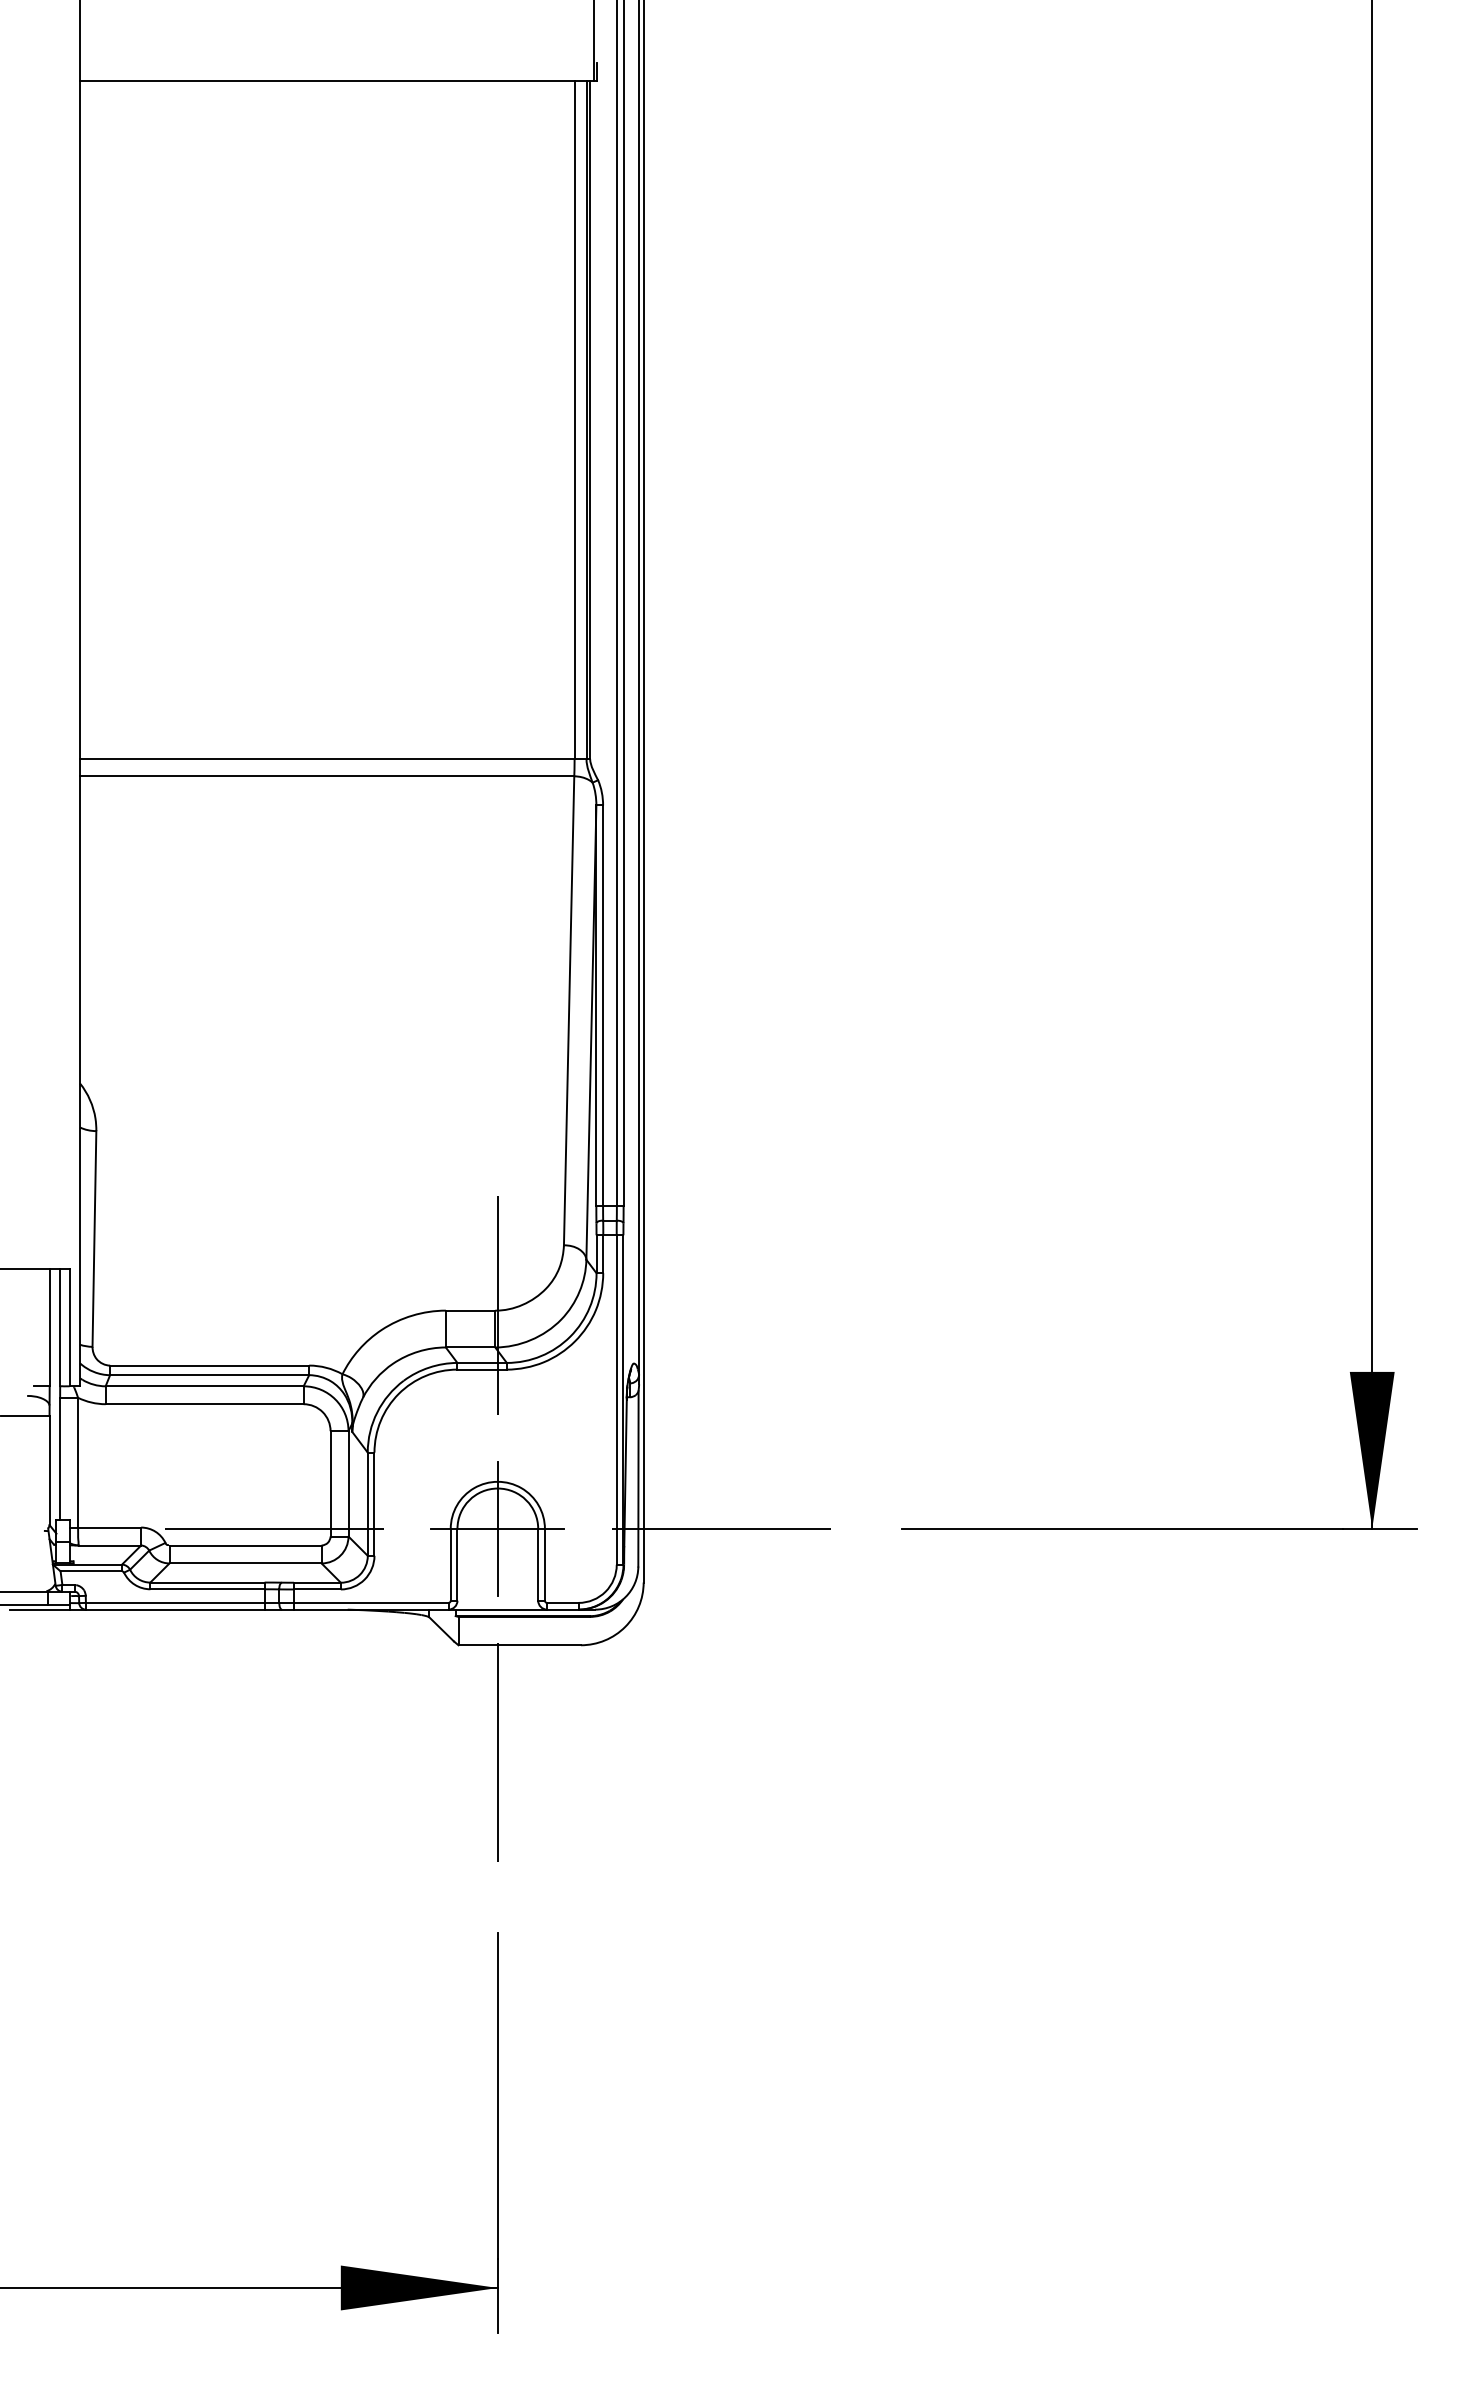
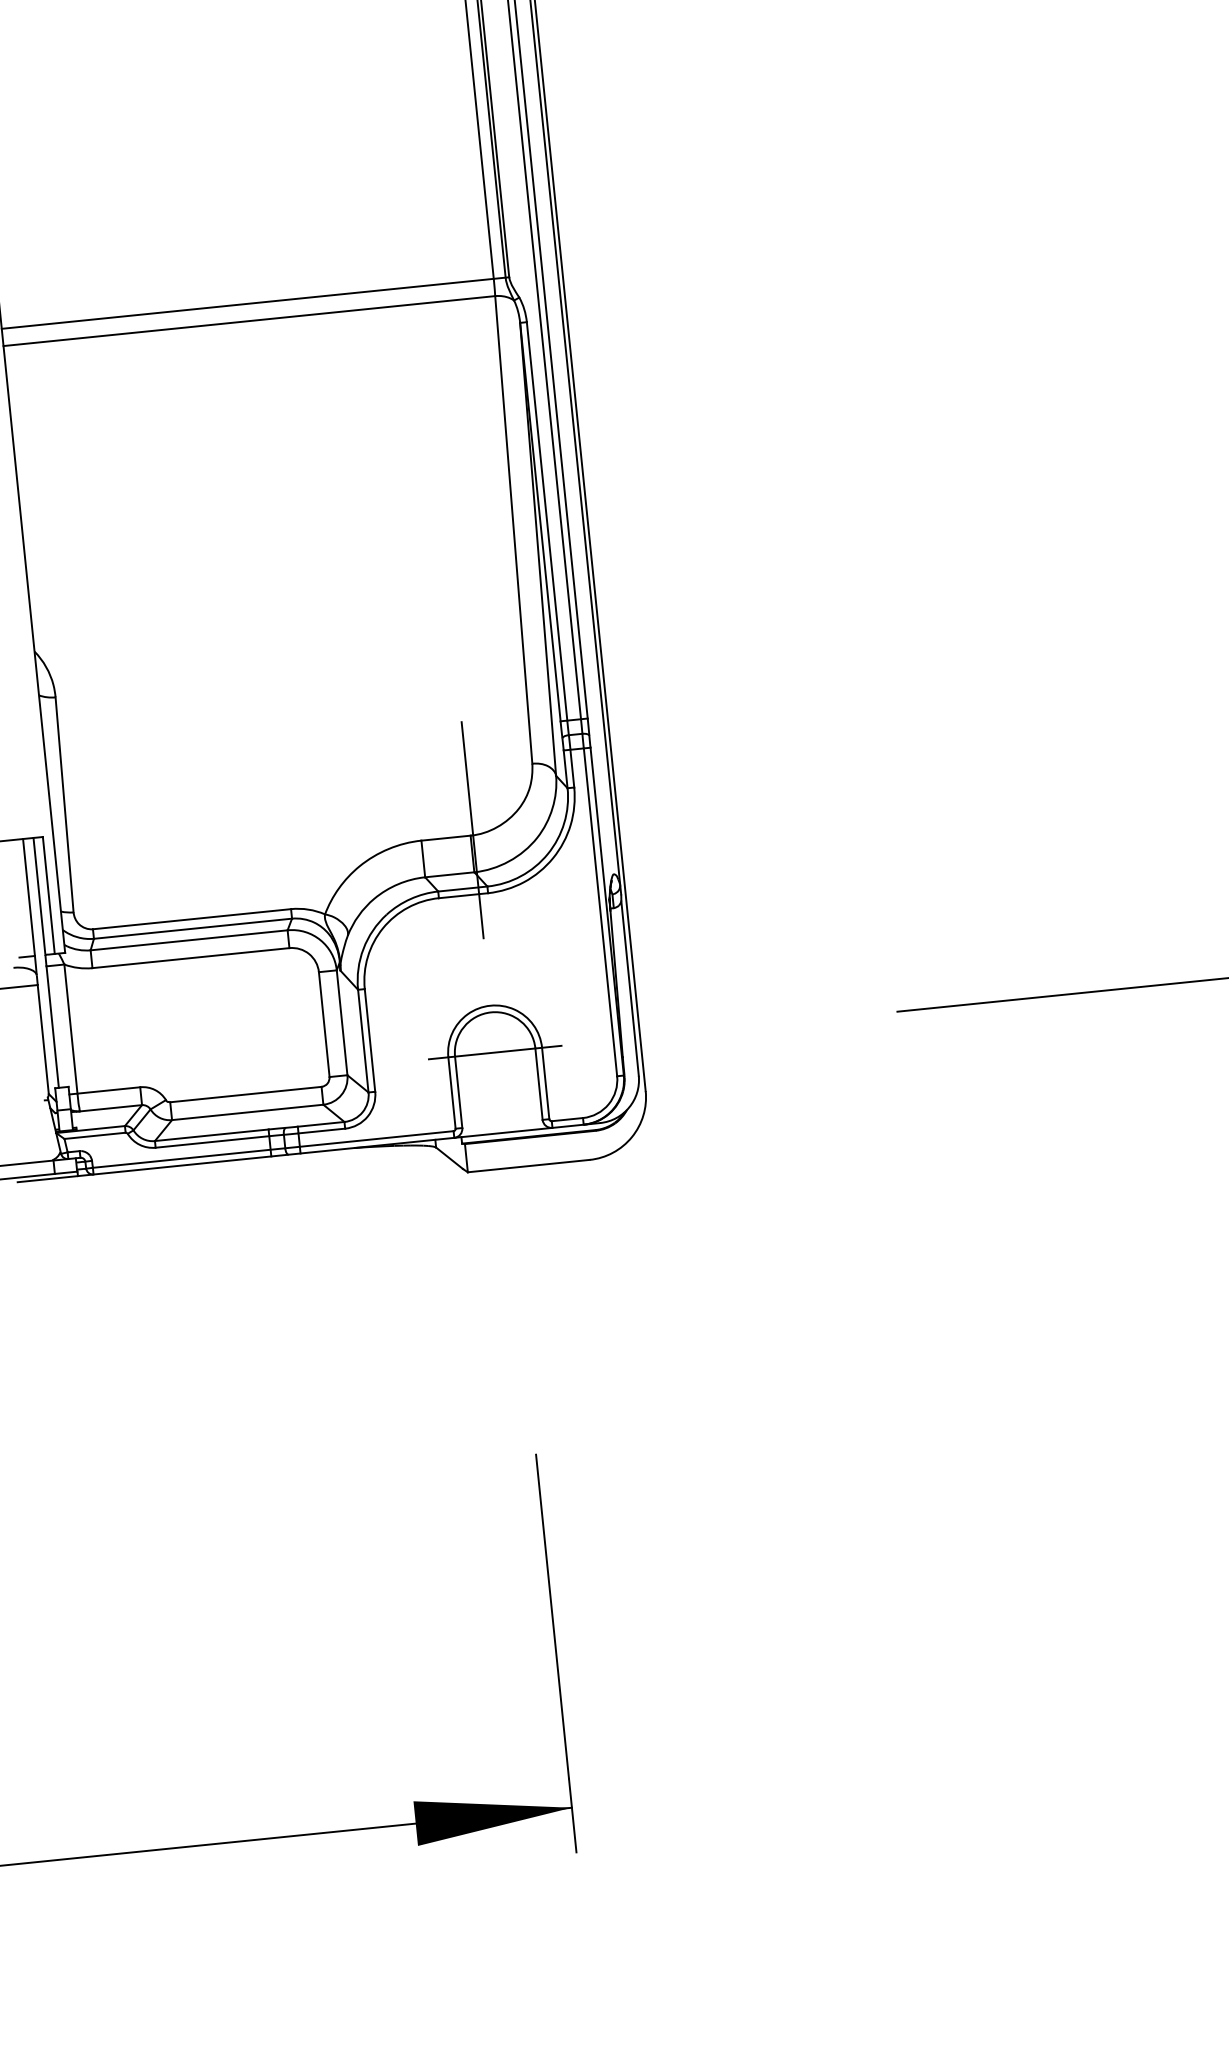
line: (273, 1528) -> (271, 1074), removed
line: (497, 1528) -> (494, 1052), removed
line: (720, 1528) -> (716, 1029), removed
line: (497, 1751) -> (517, 1274), removed

